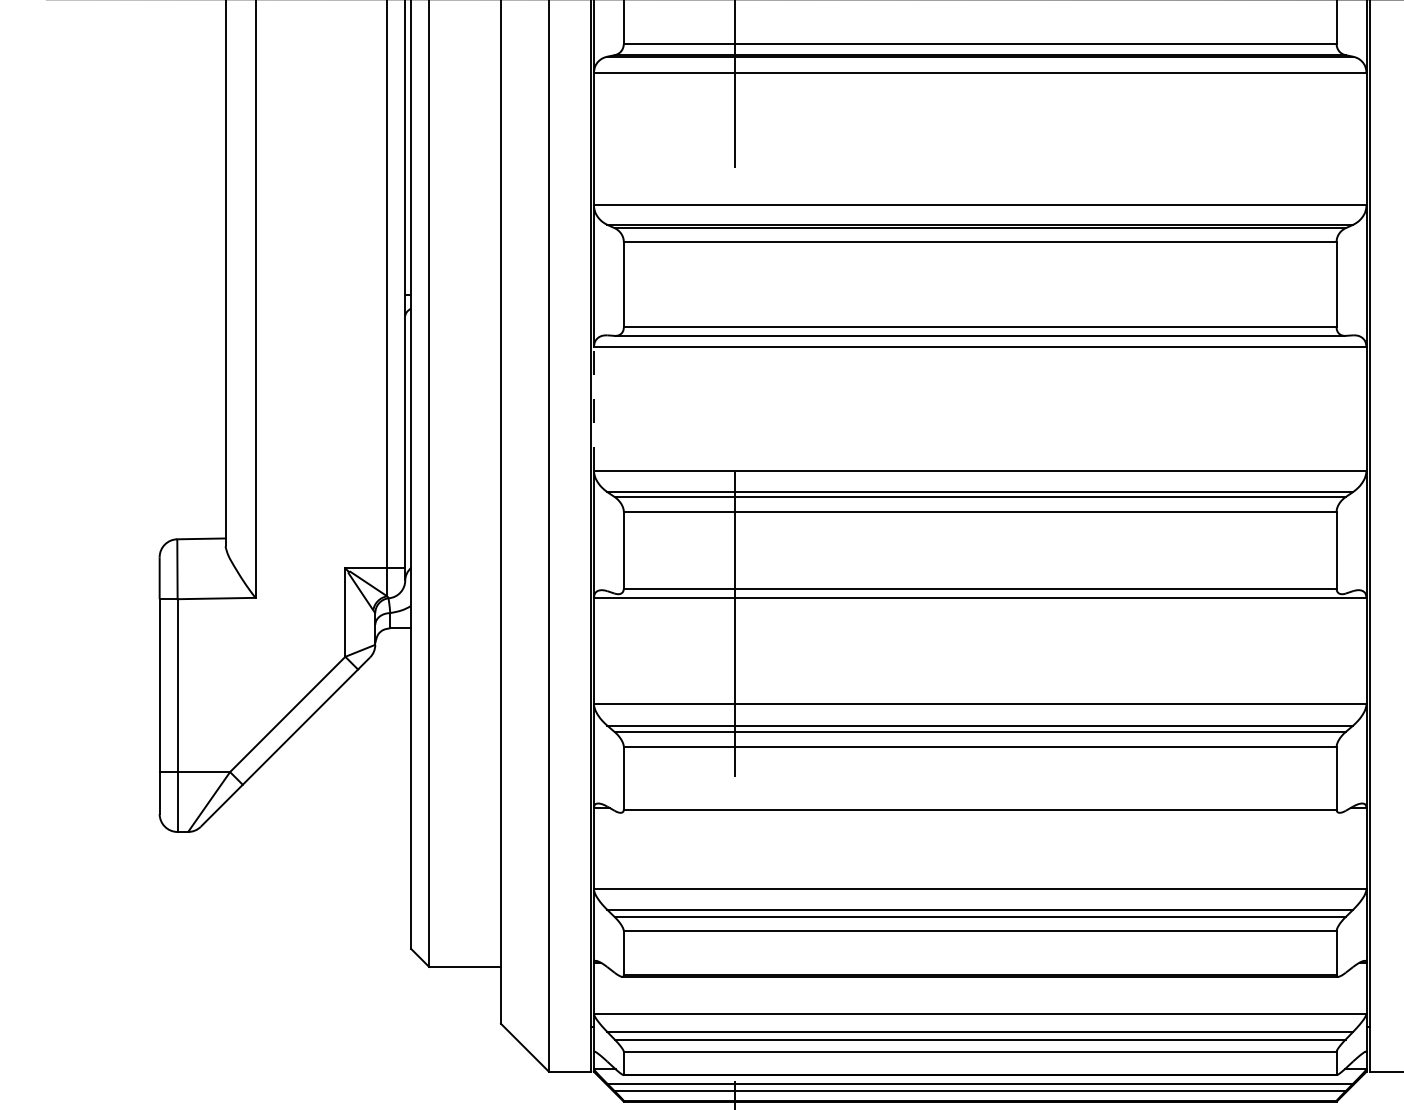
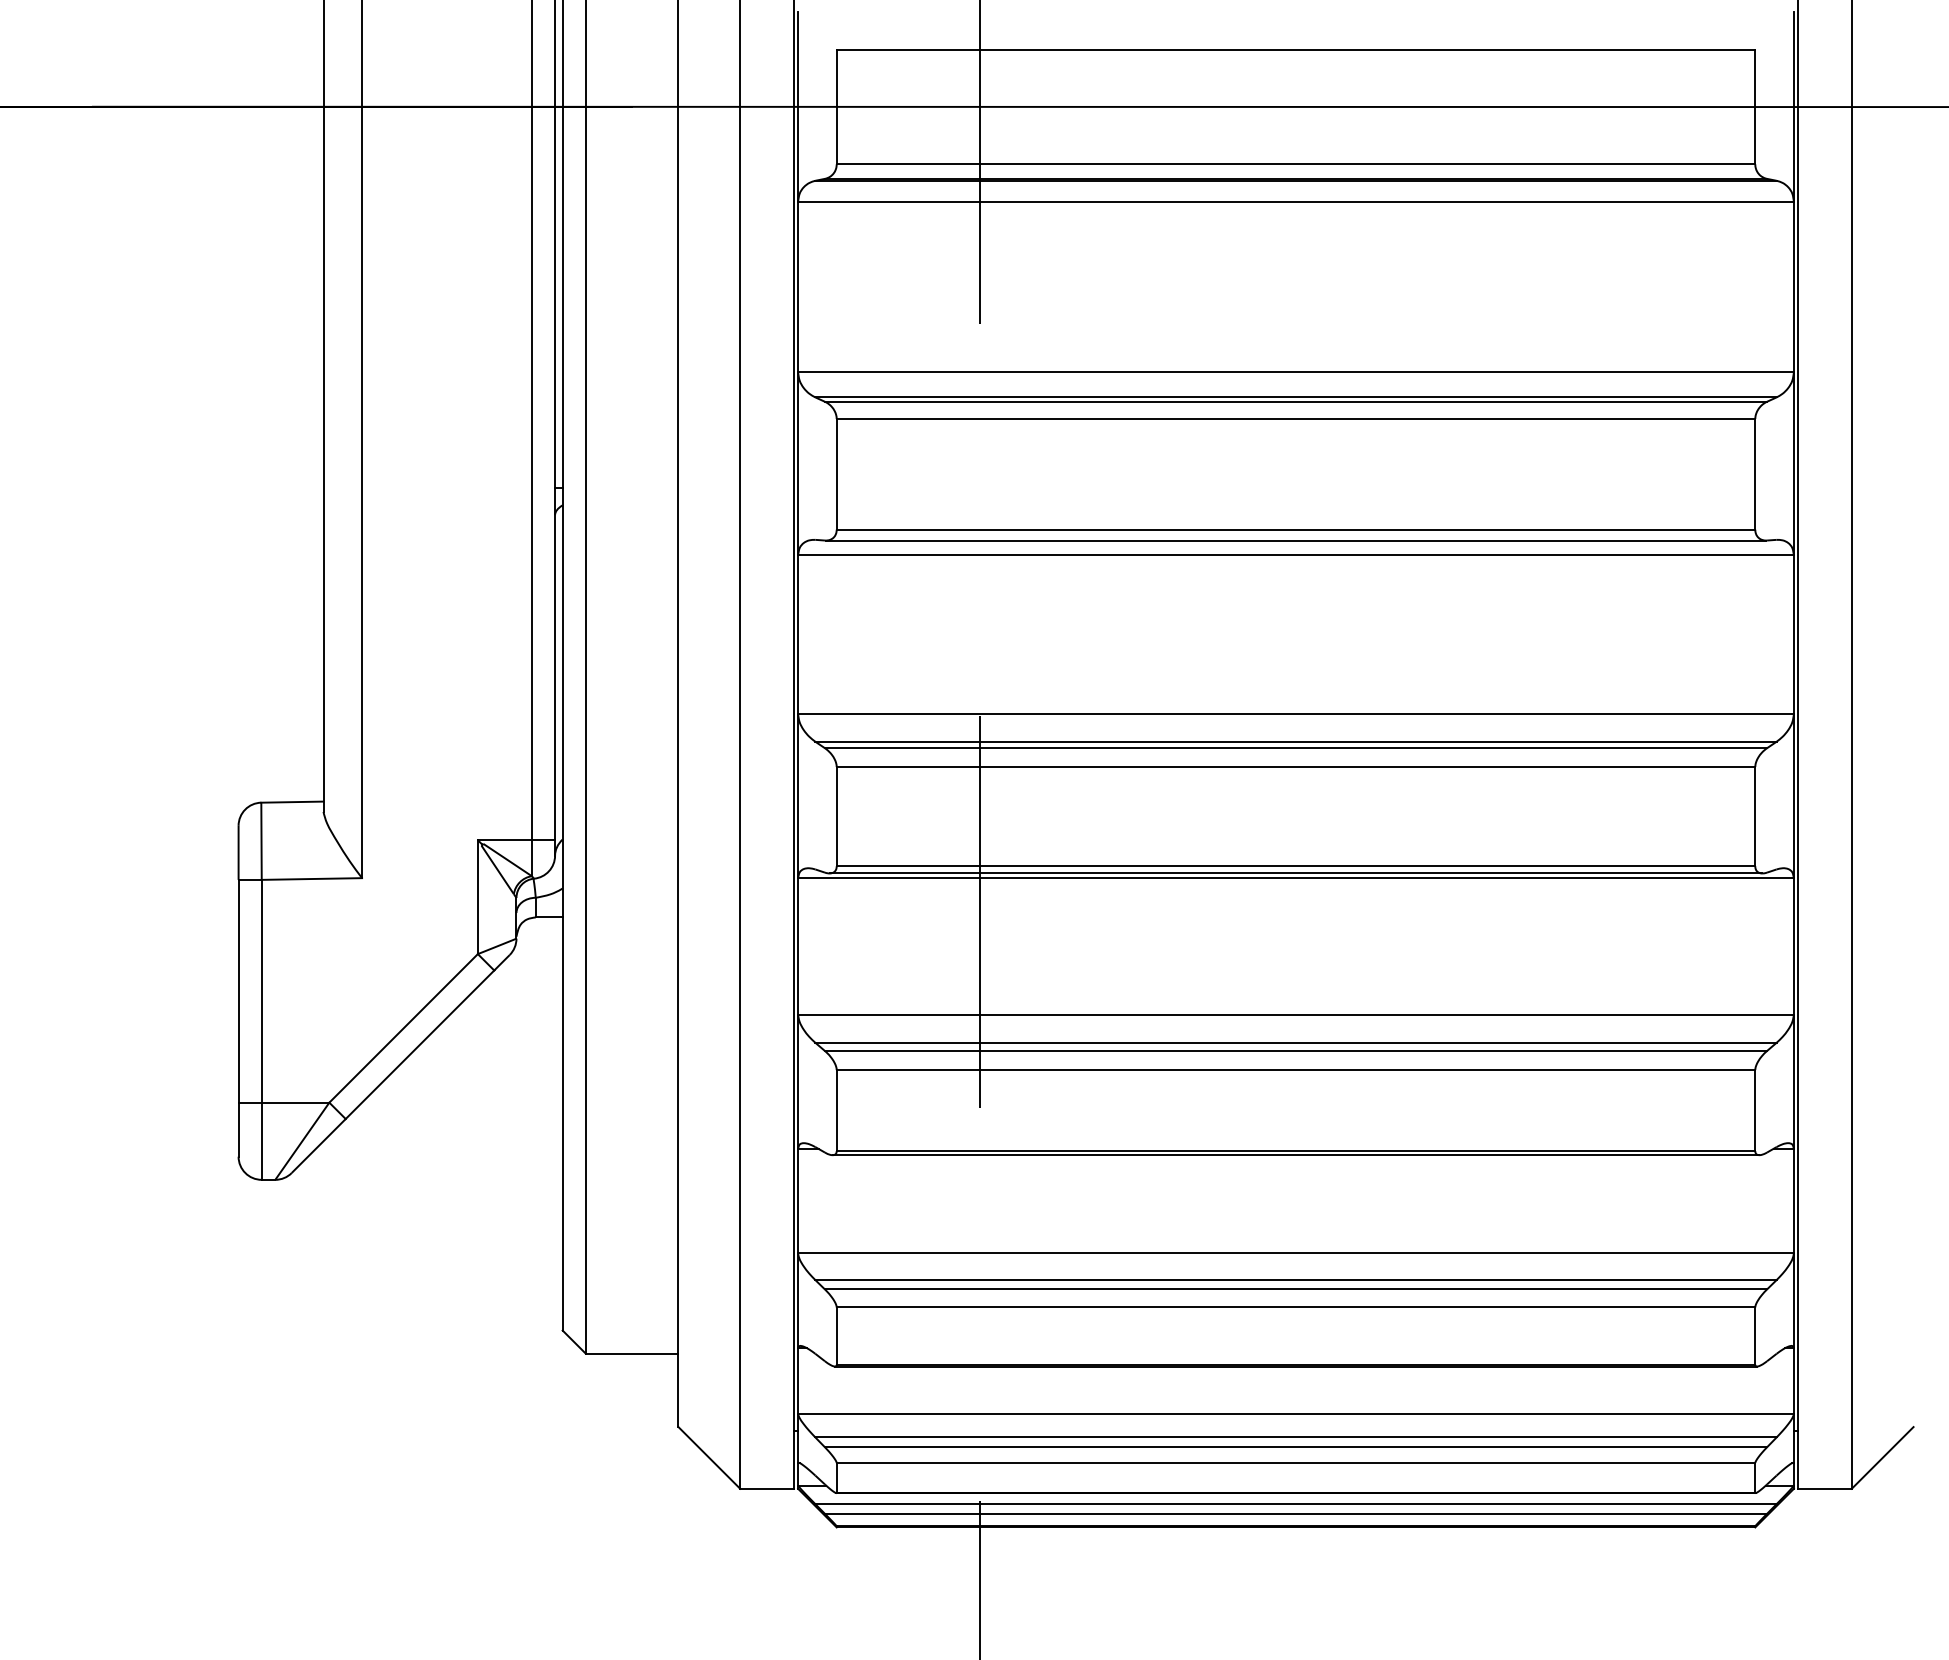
line: (594, 408) -> (798, 634), dashed -> solid
line: (979, 594) -> (1295, 873), added
line: (979, 813) -> (1295, 1155), added

